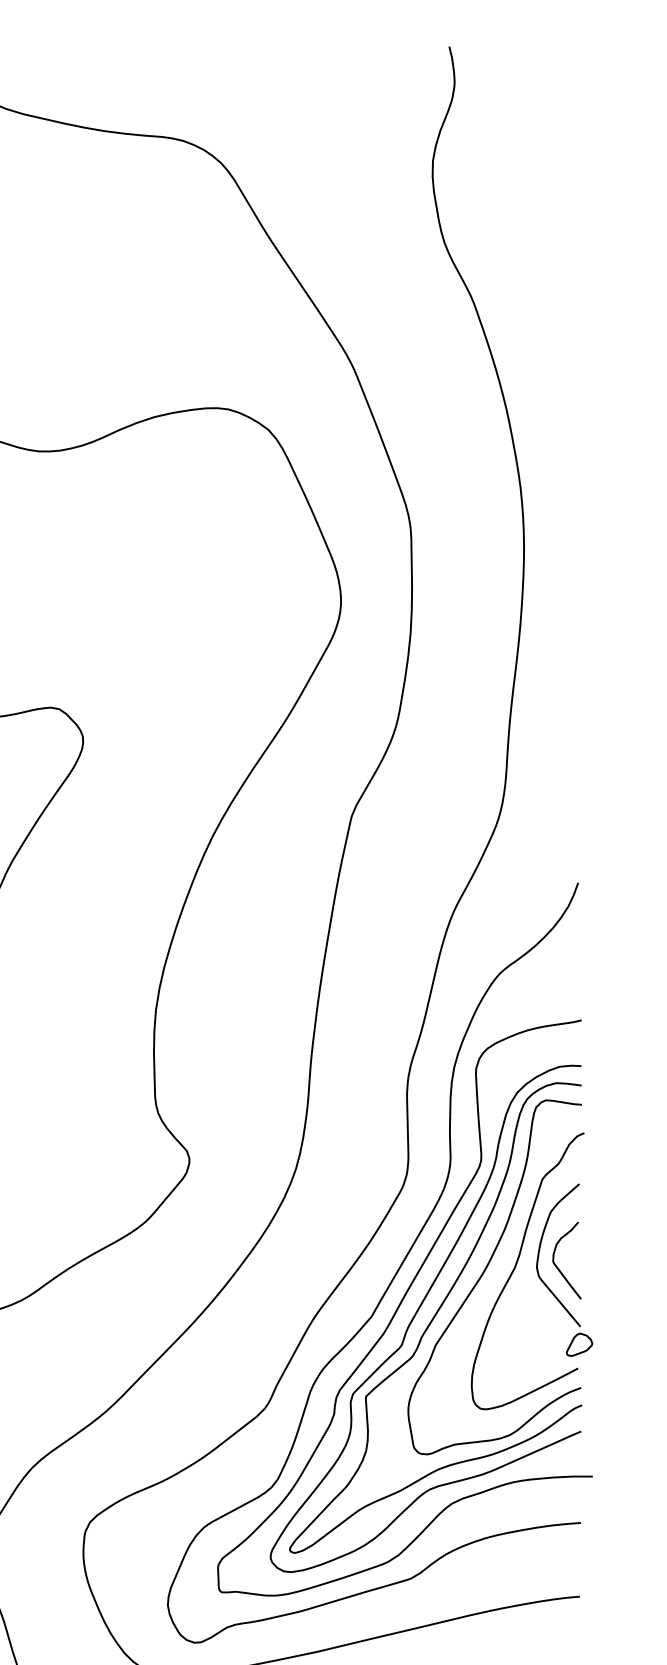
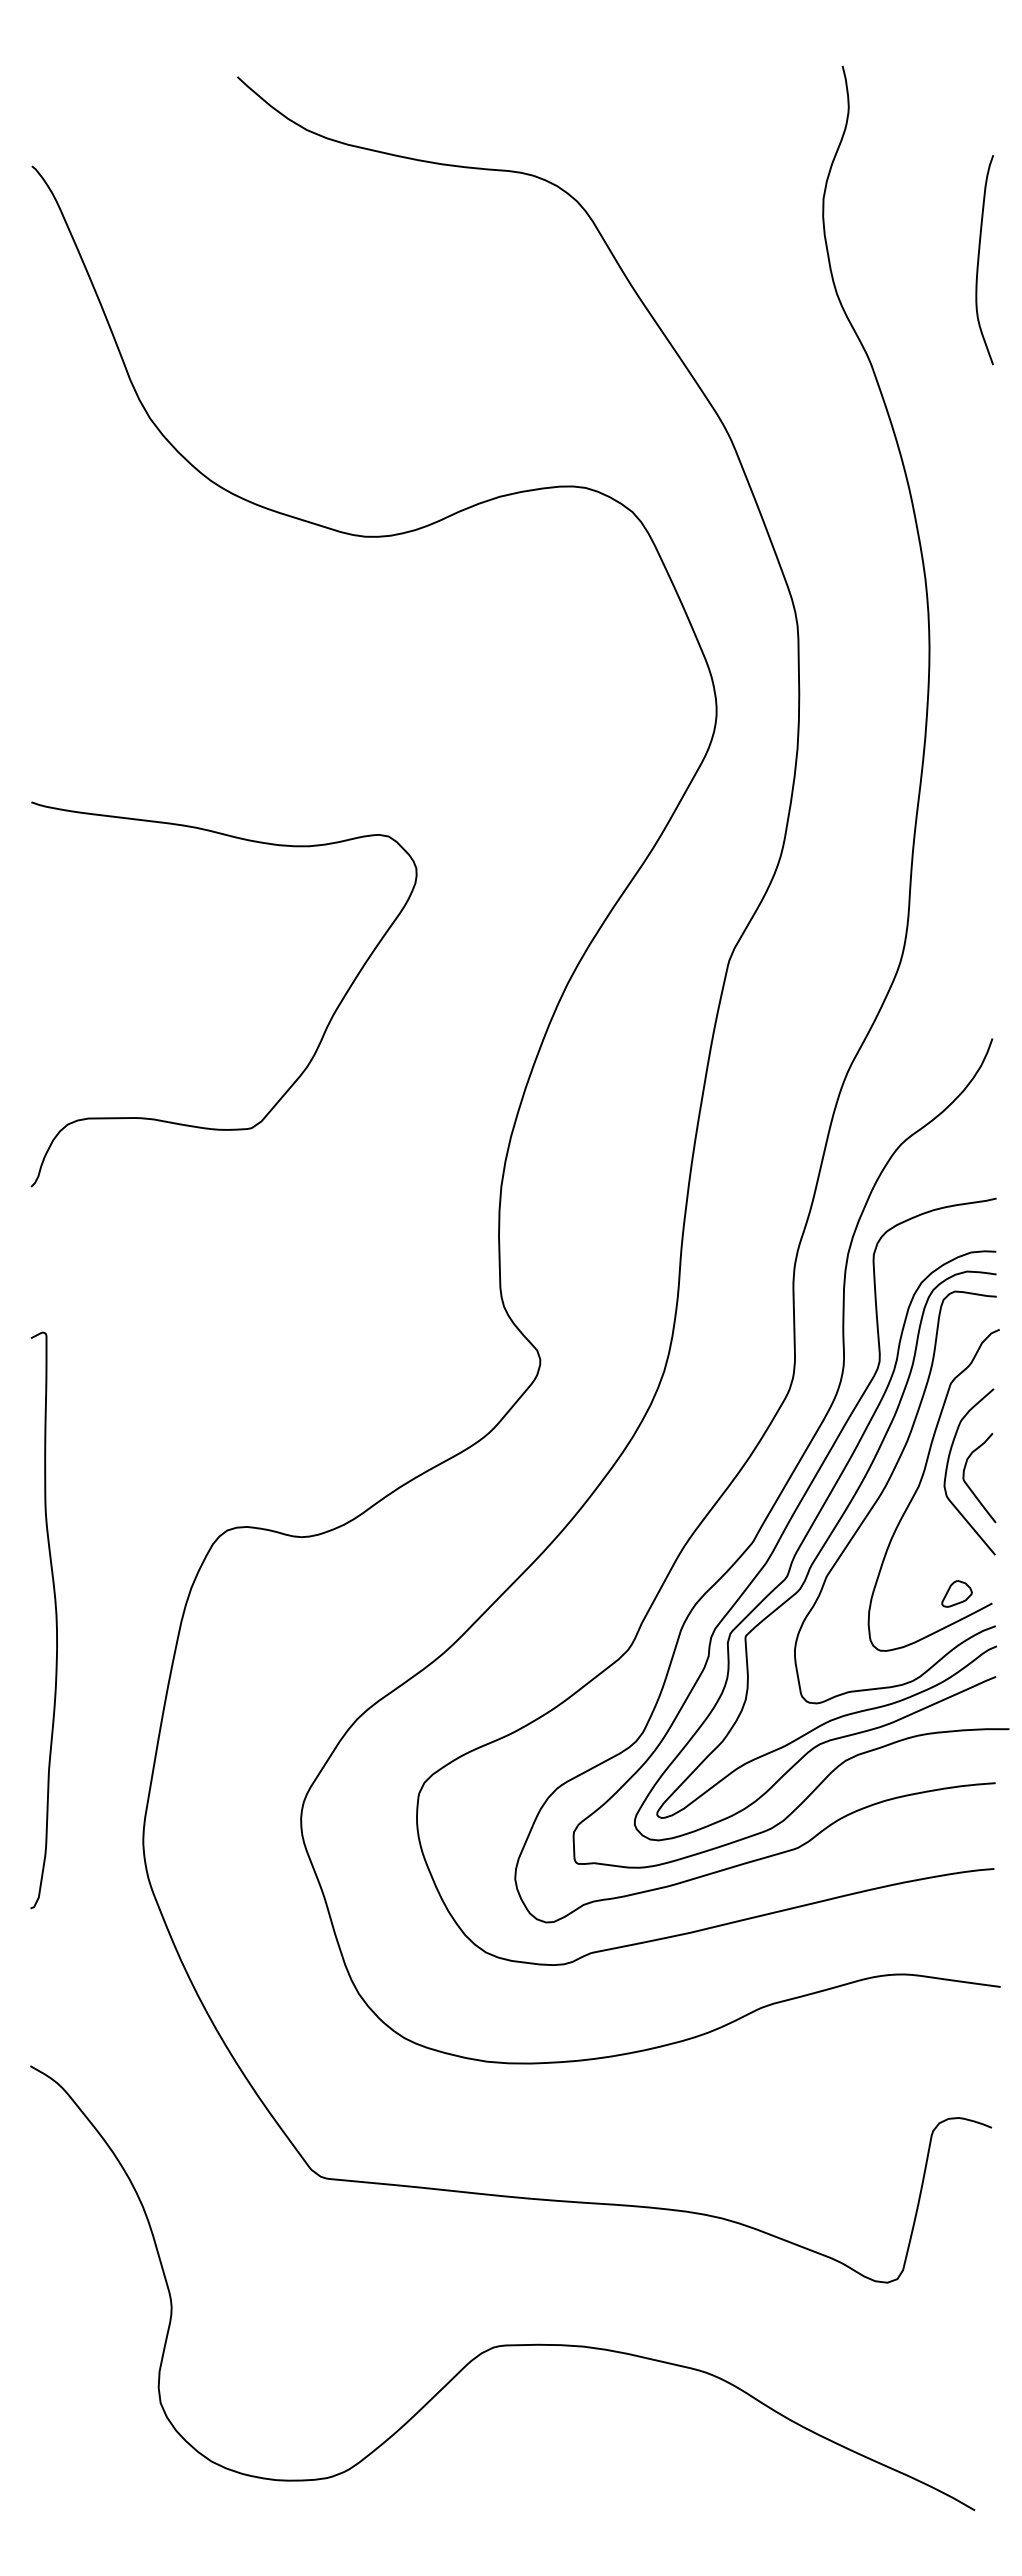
curve: (567, 213) -> (979, 260), added
part: (579, 1344) -> (956, 1593), moved

